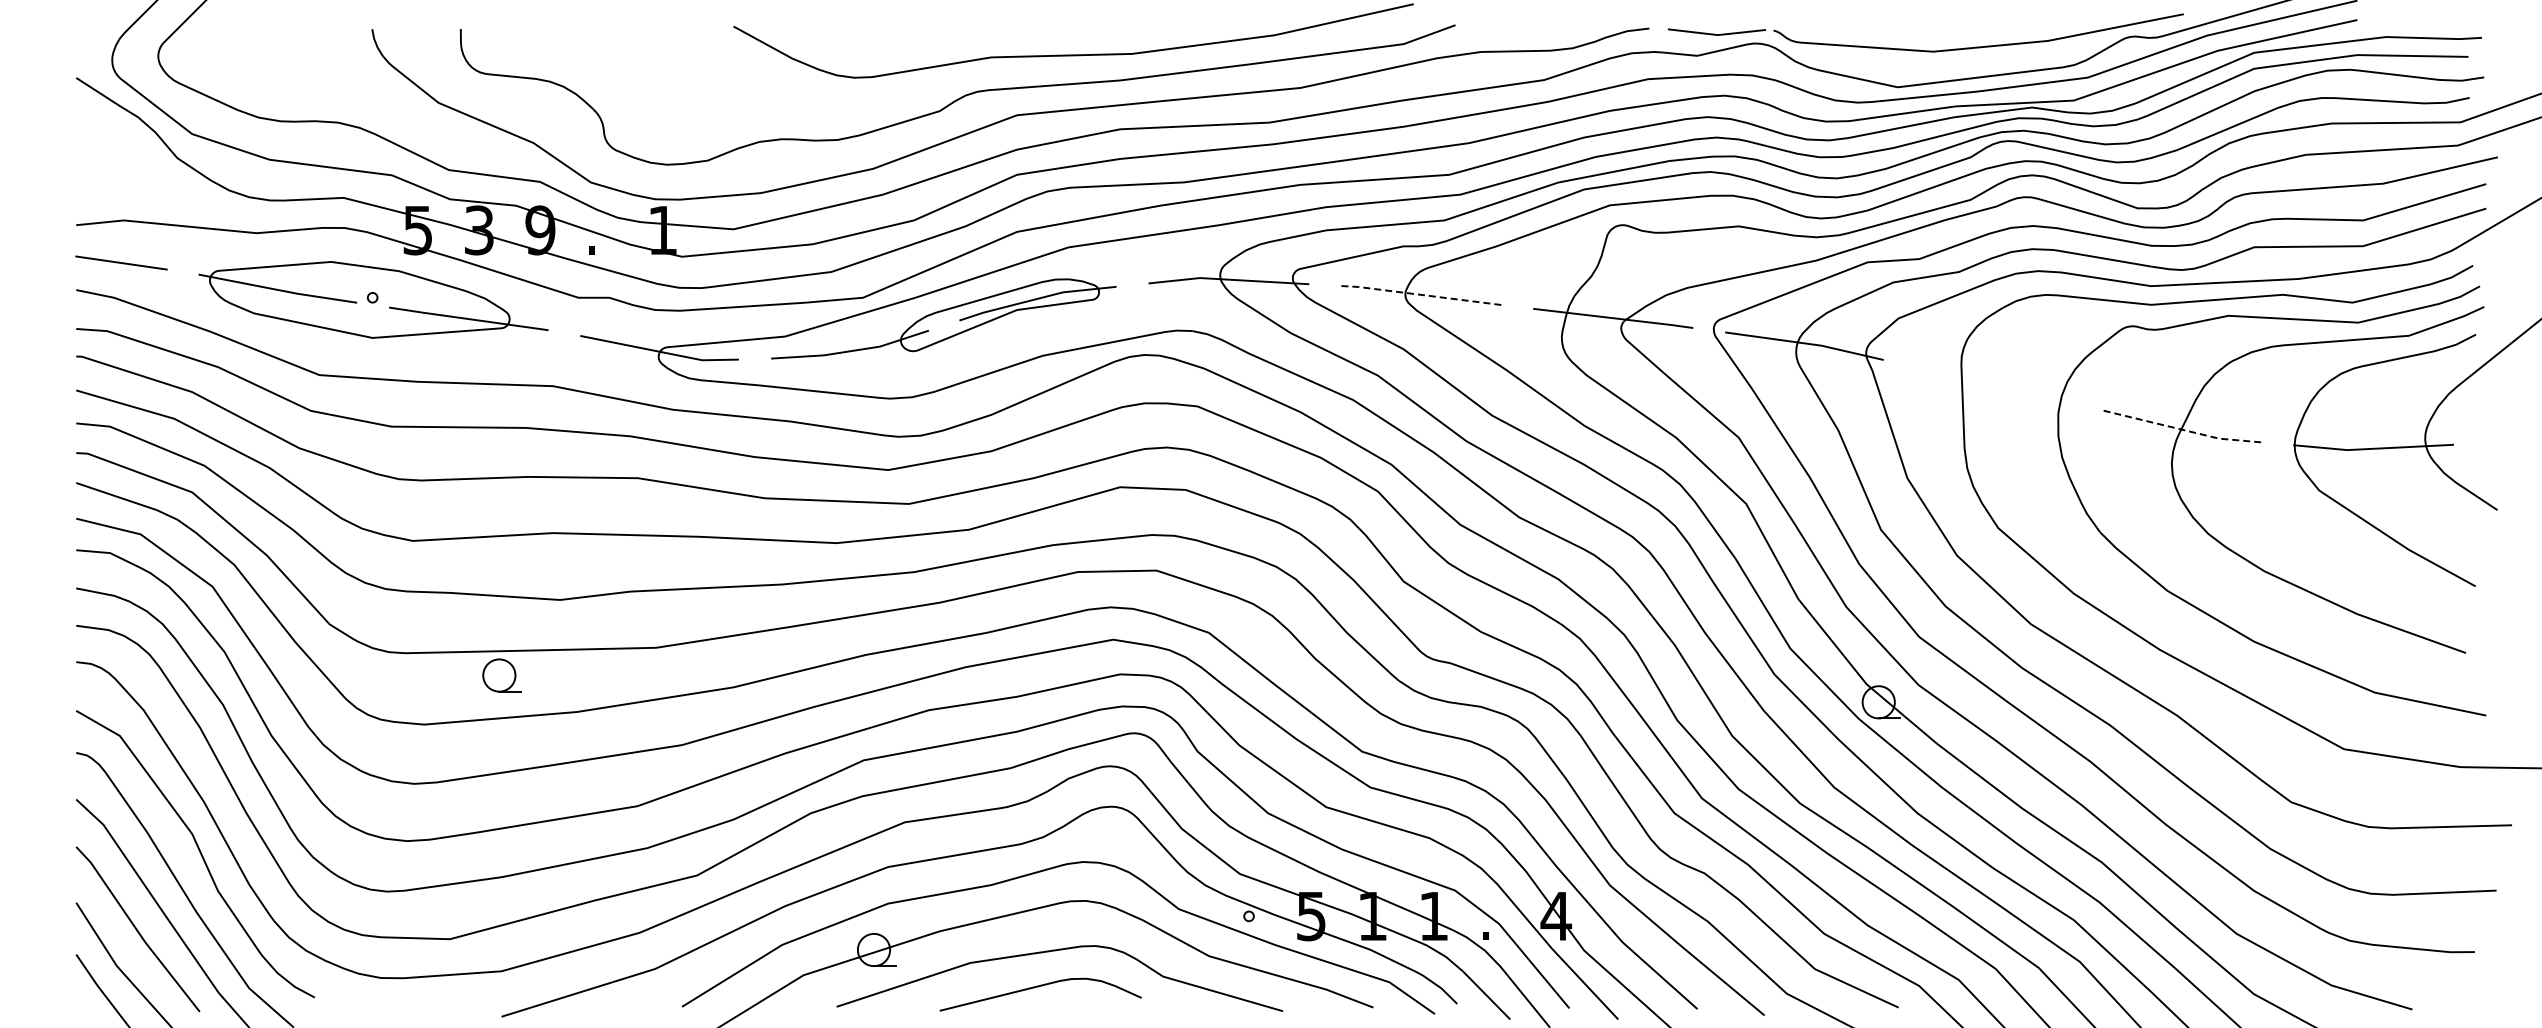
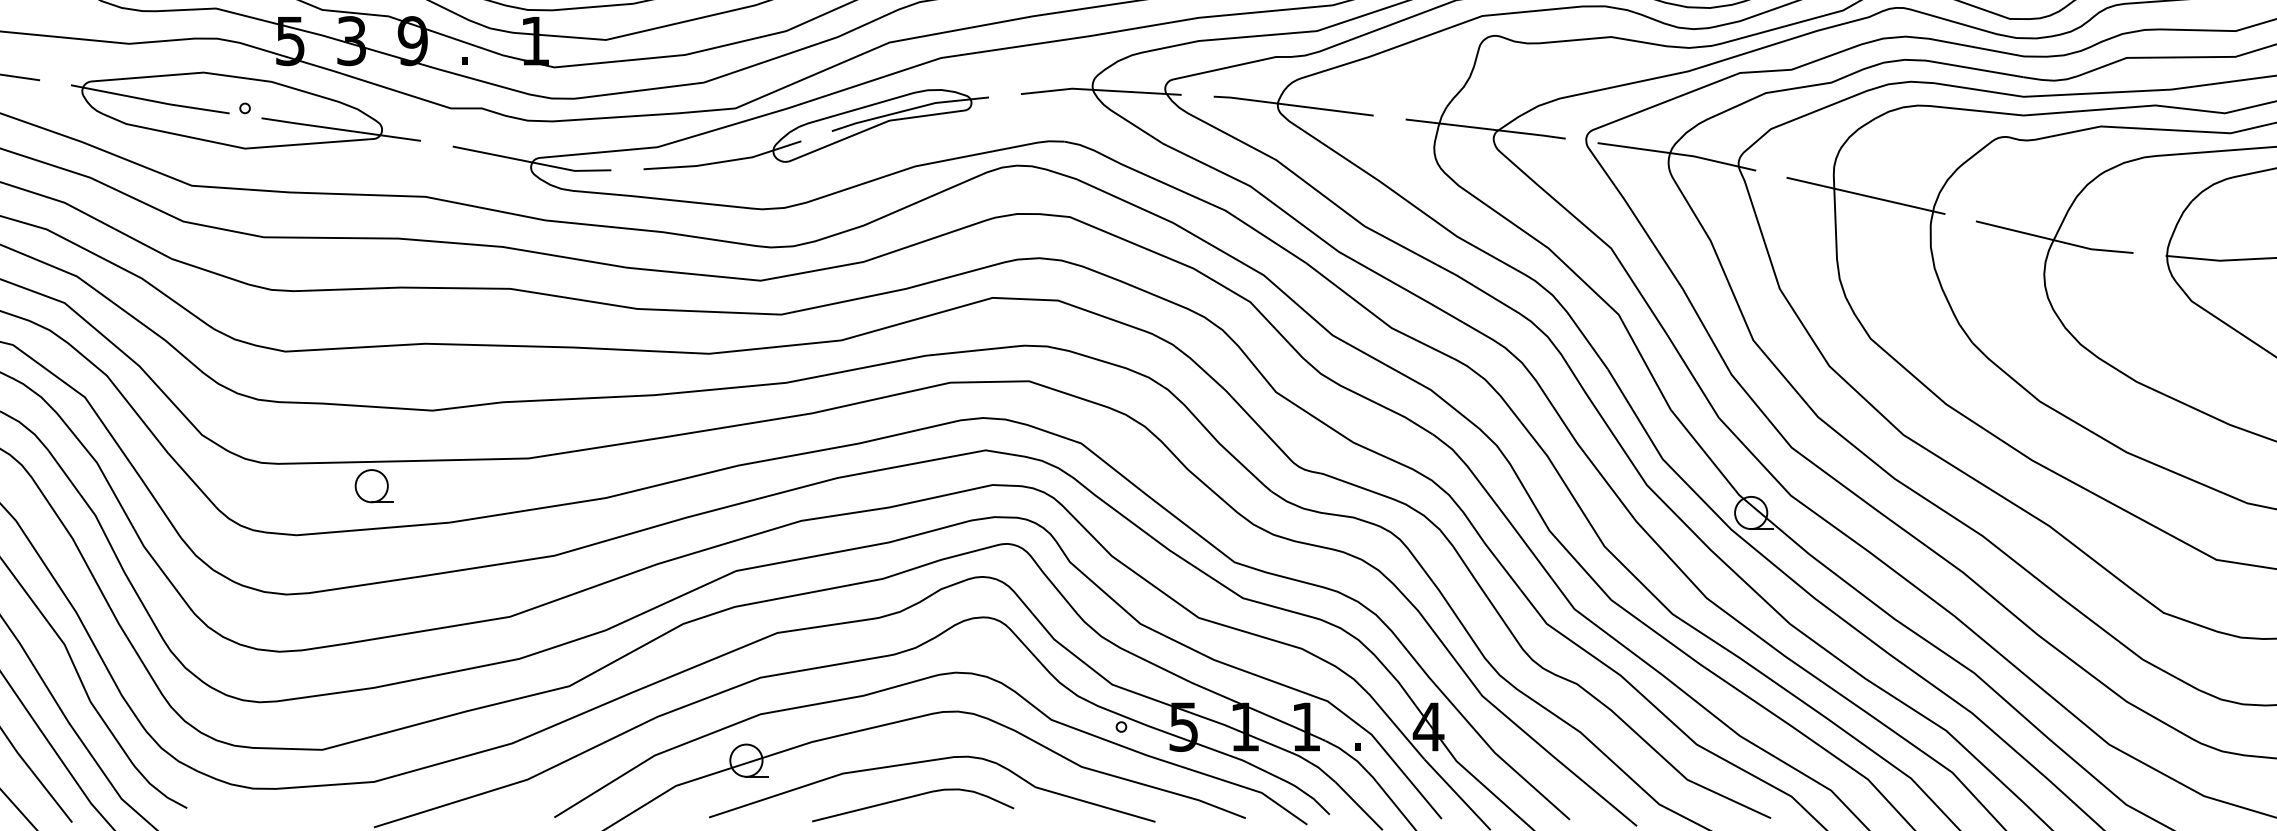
line: (1420, 294) -> (1292, 105), dashed -> solid
line: (1993, 385) -> (1865, 196), added
line: (2182, 429) -> (2054, 240), dashed -> solid

